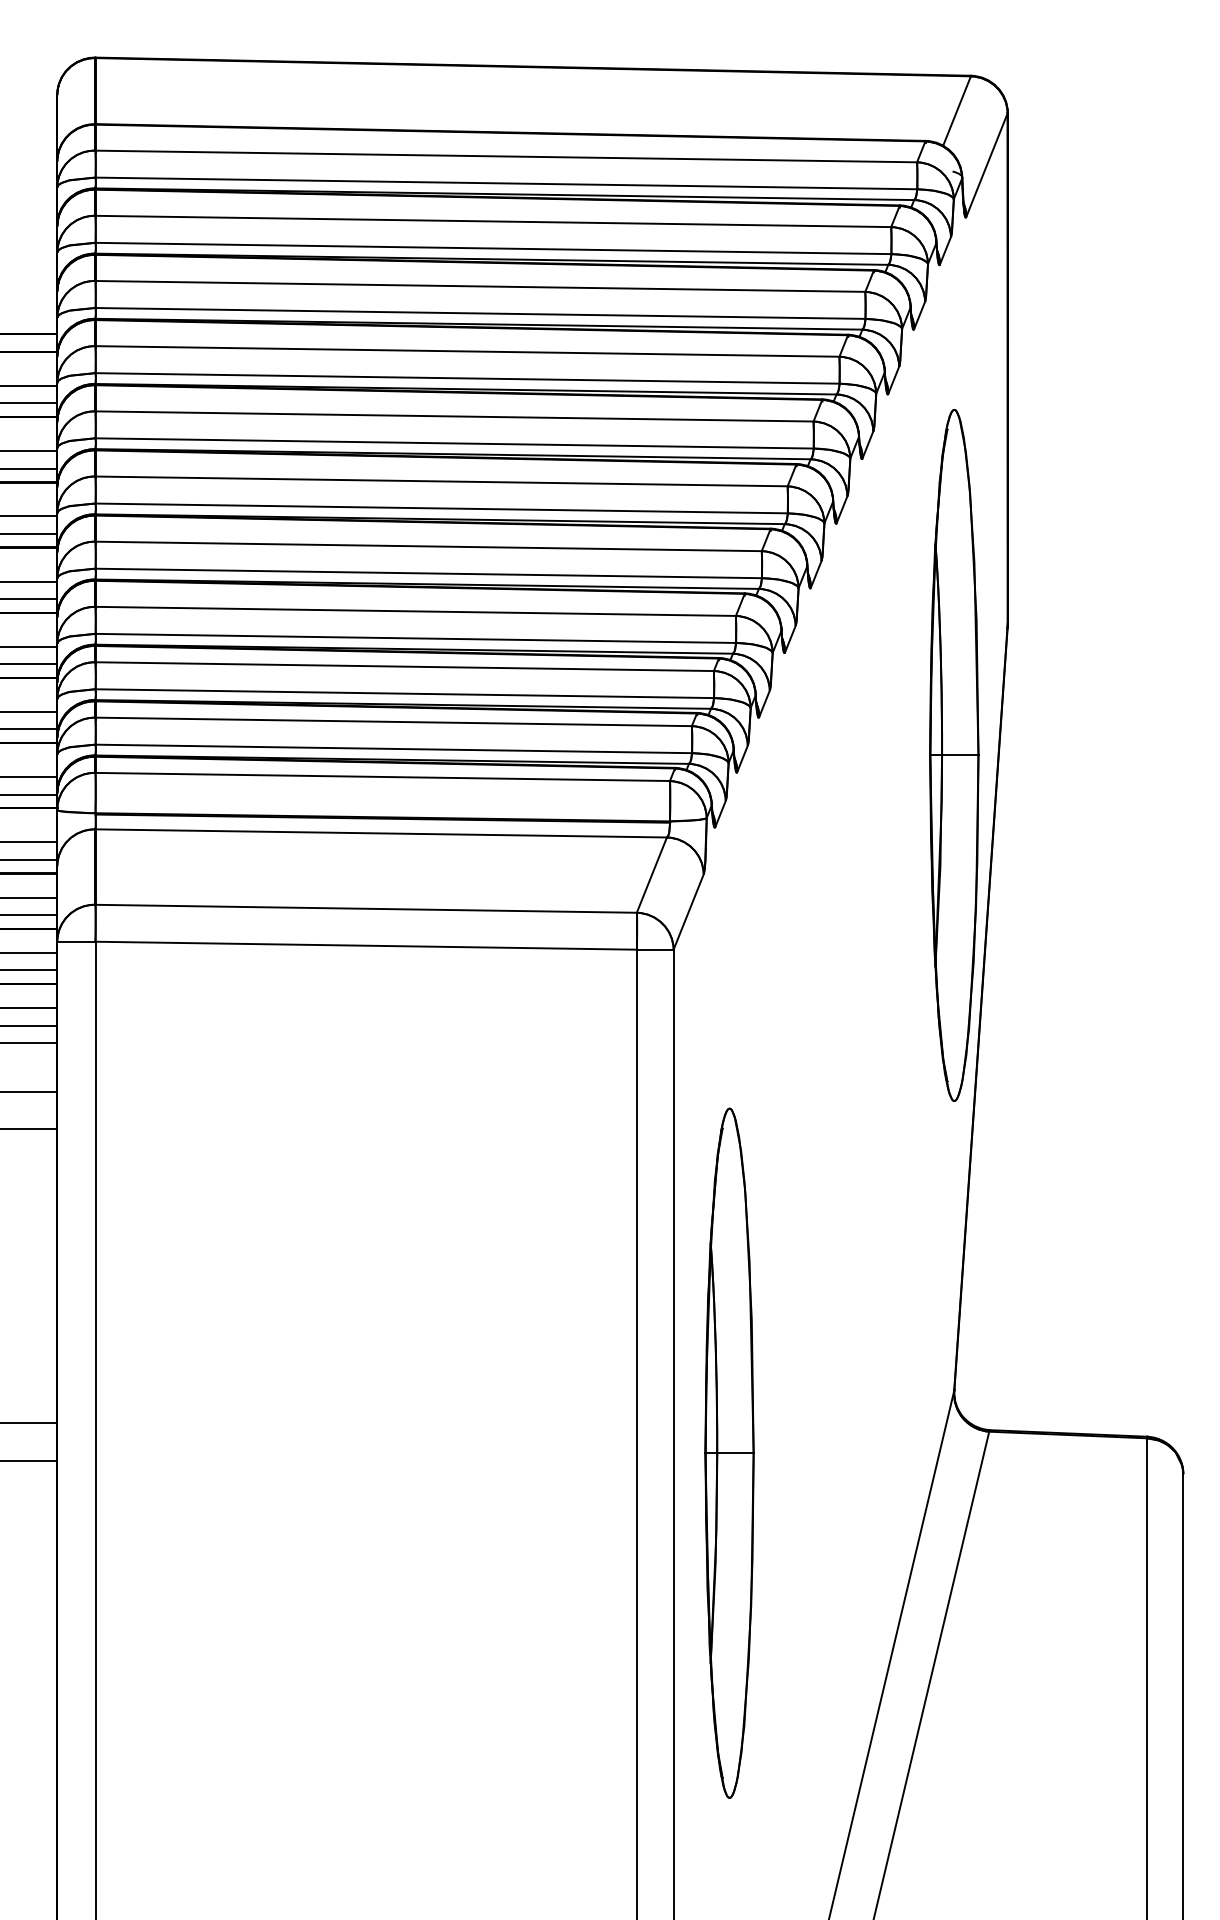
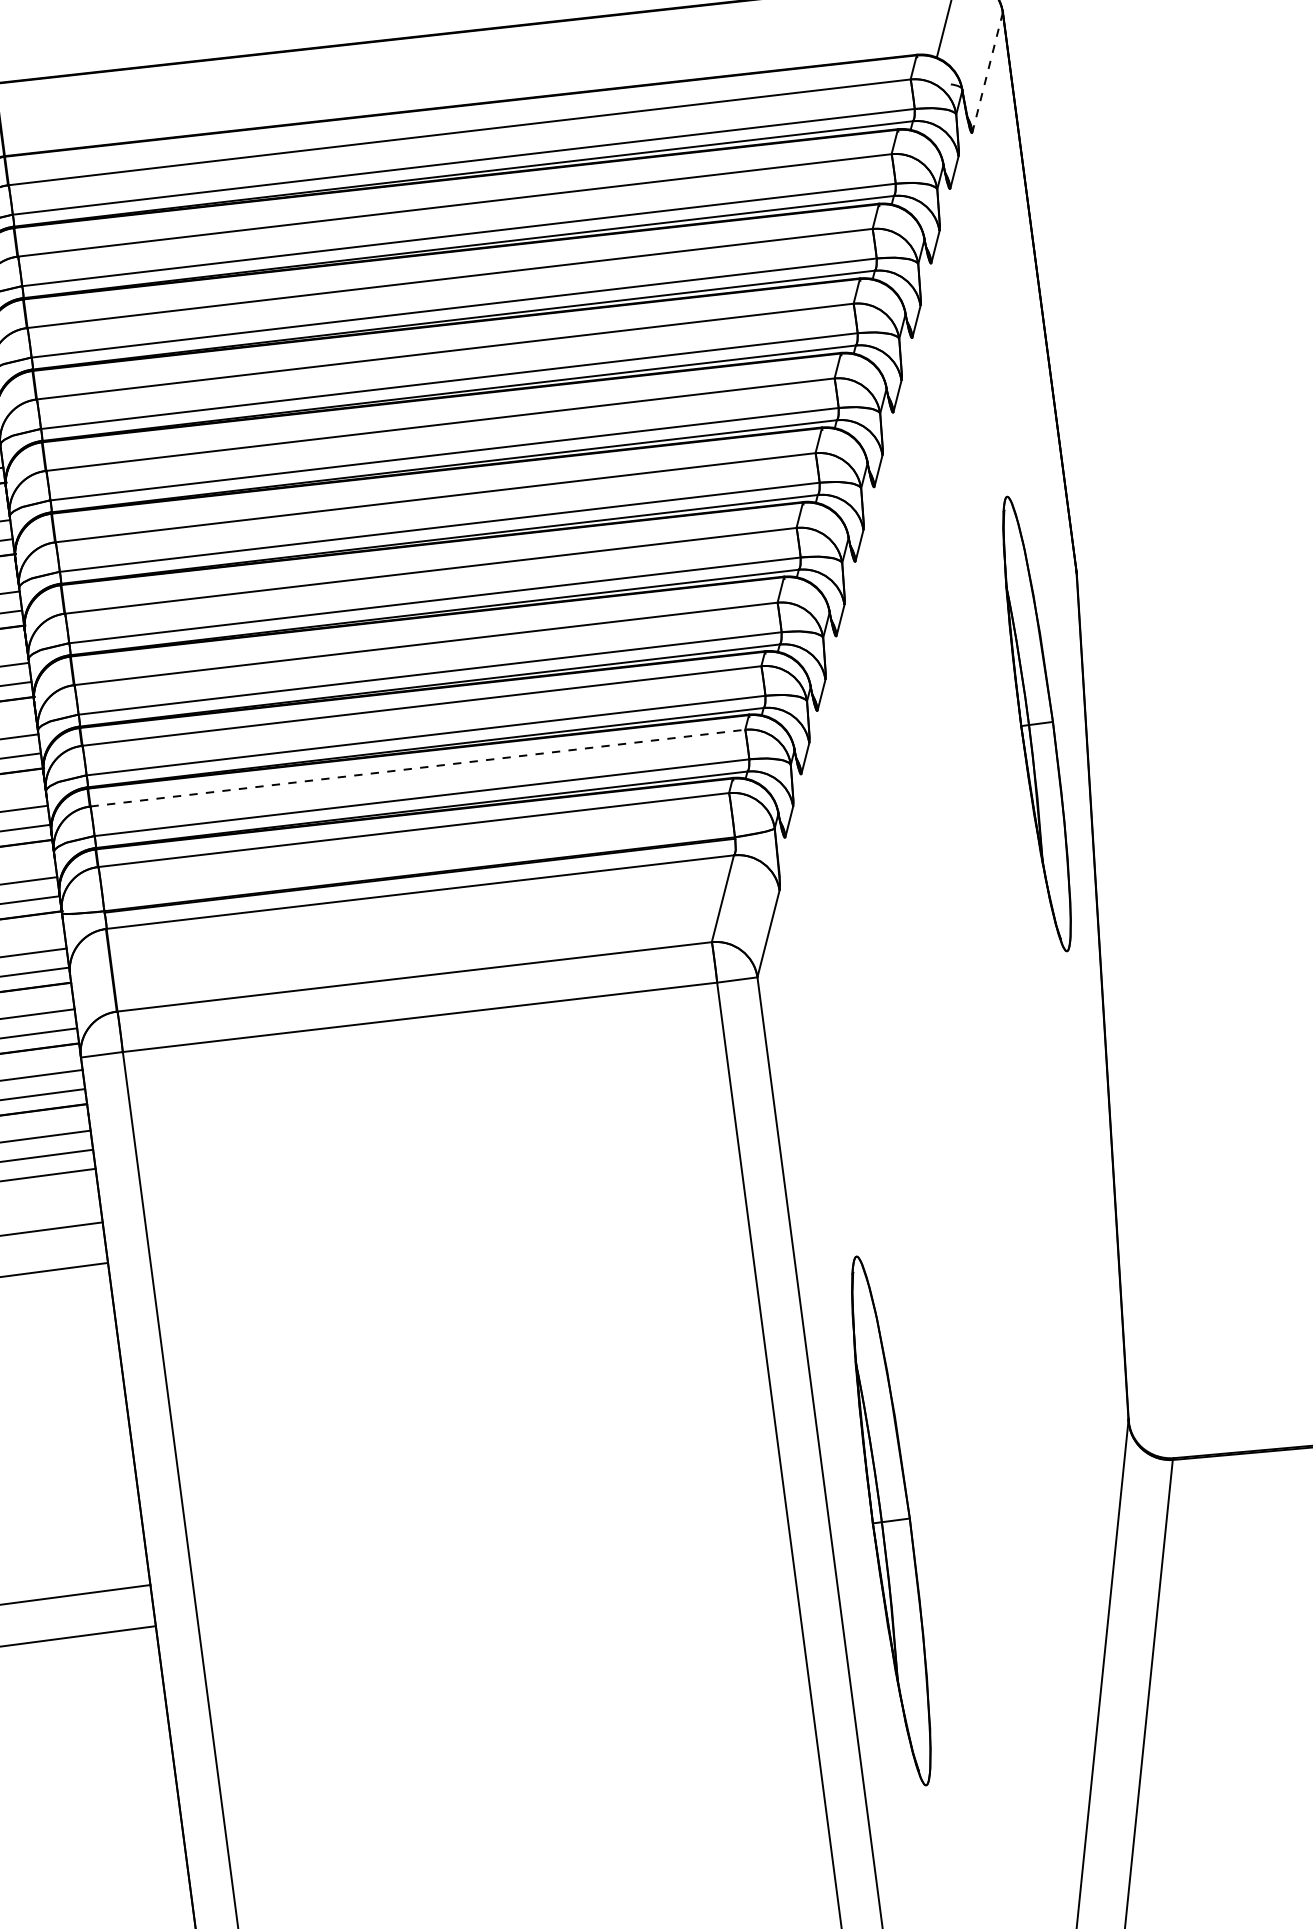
line: (987, 165) -> (988, 72), solid -> dashed
line: (394, 721) -> (418, 767), solid -> dashed
part: (954, 755) -> (1037, 724), size x0.6
part: (729, 1452) -> (891, 1520), size x0.7

